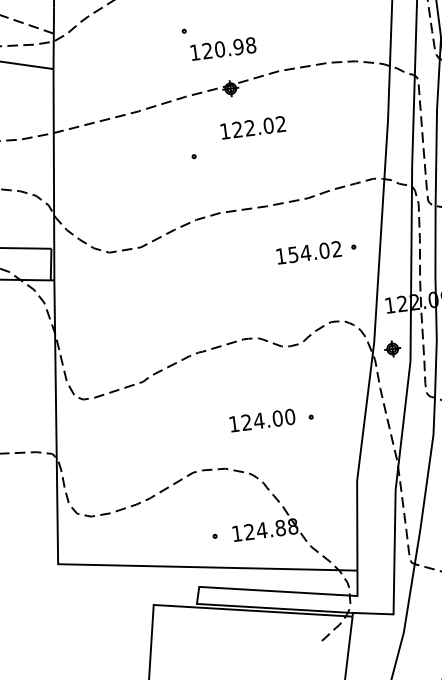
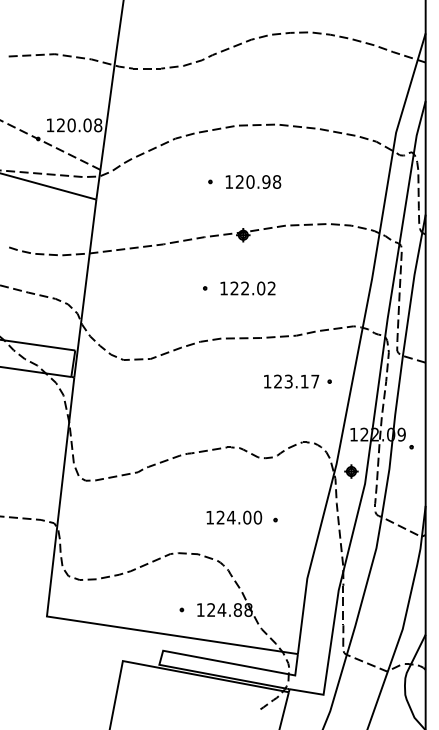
text: (223, 48) -> (253, 181), moved
text: (252, 127) -> (247, 288), moved
text: (314, 251) -> (296, 381), 154.02 -> 123.17

